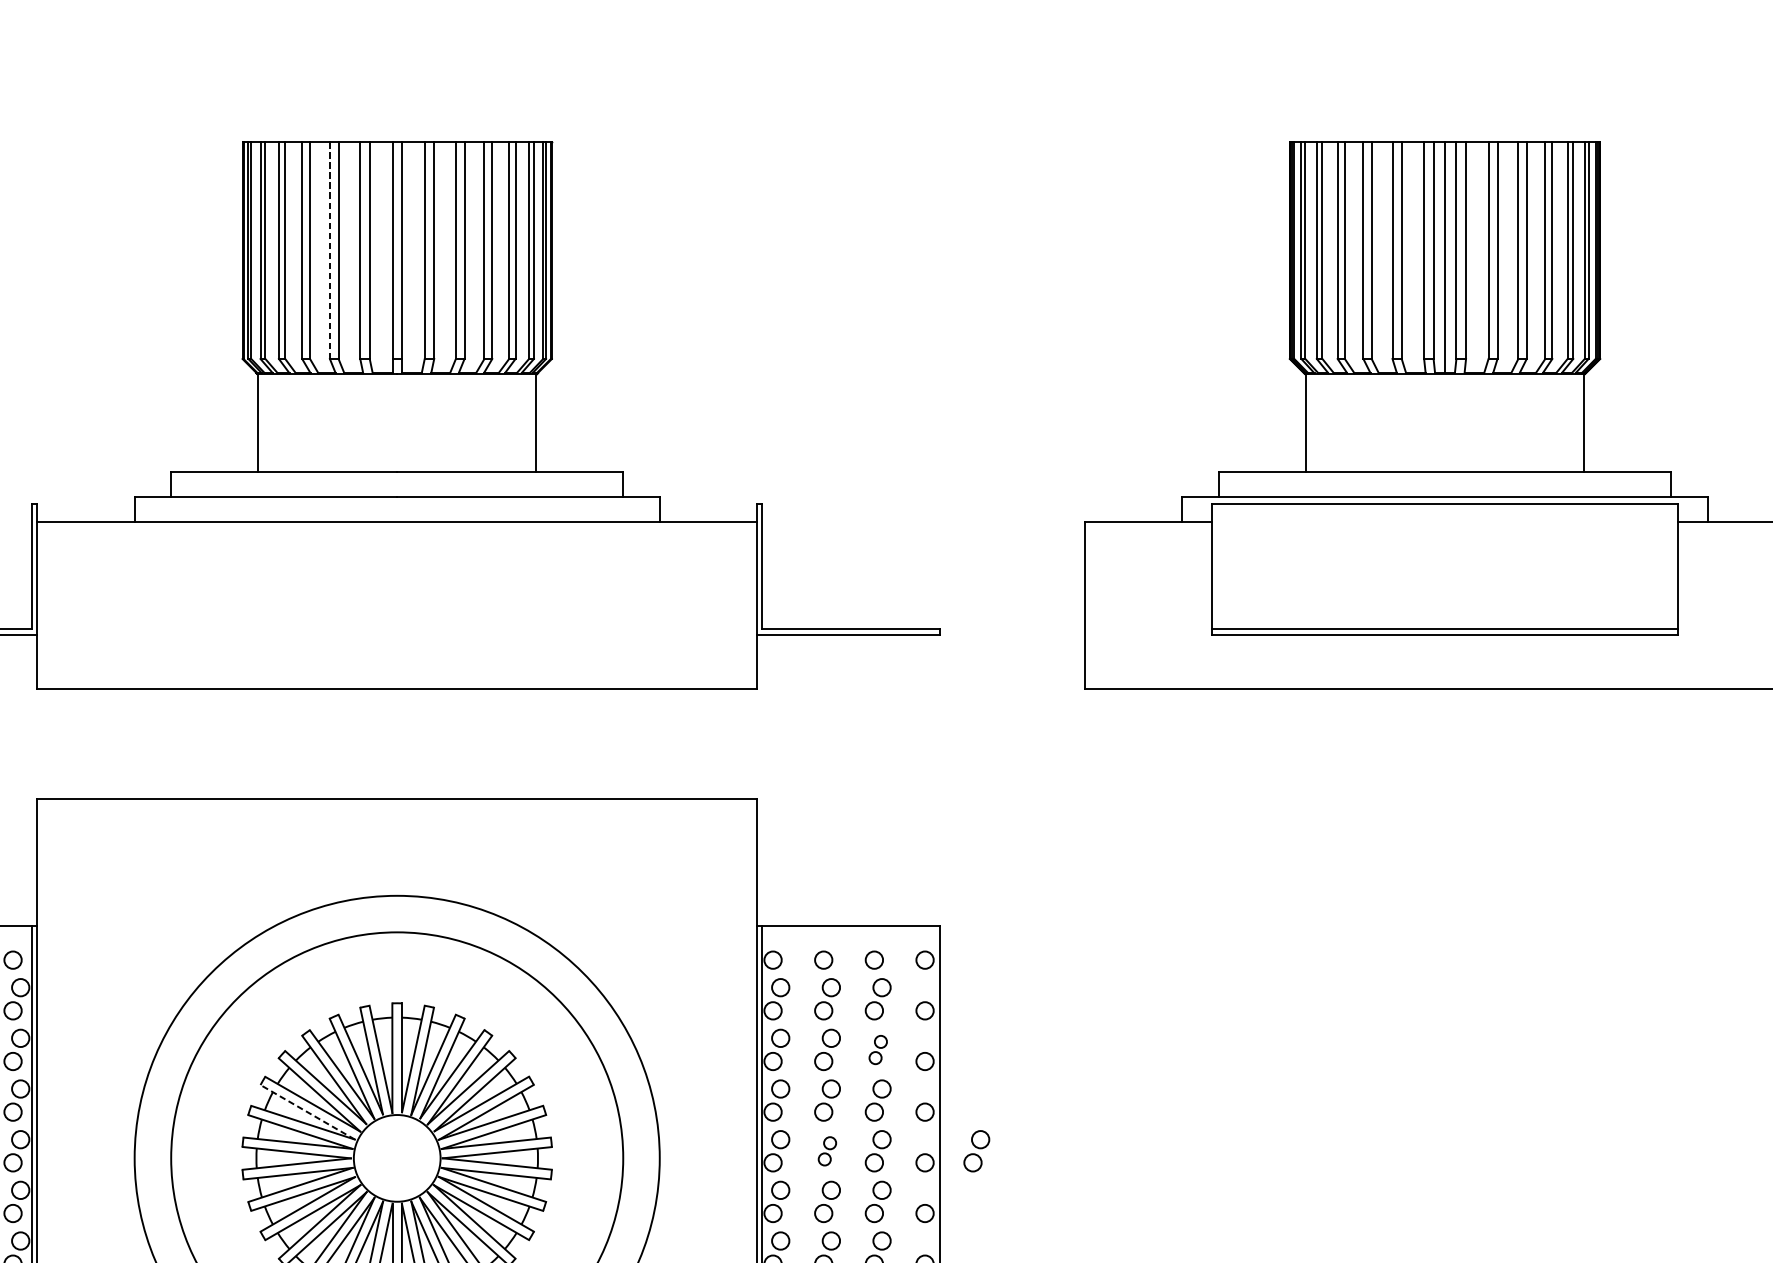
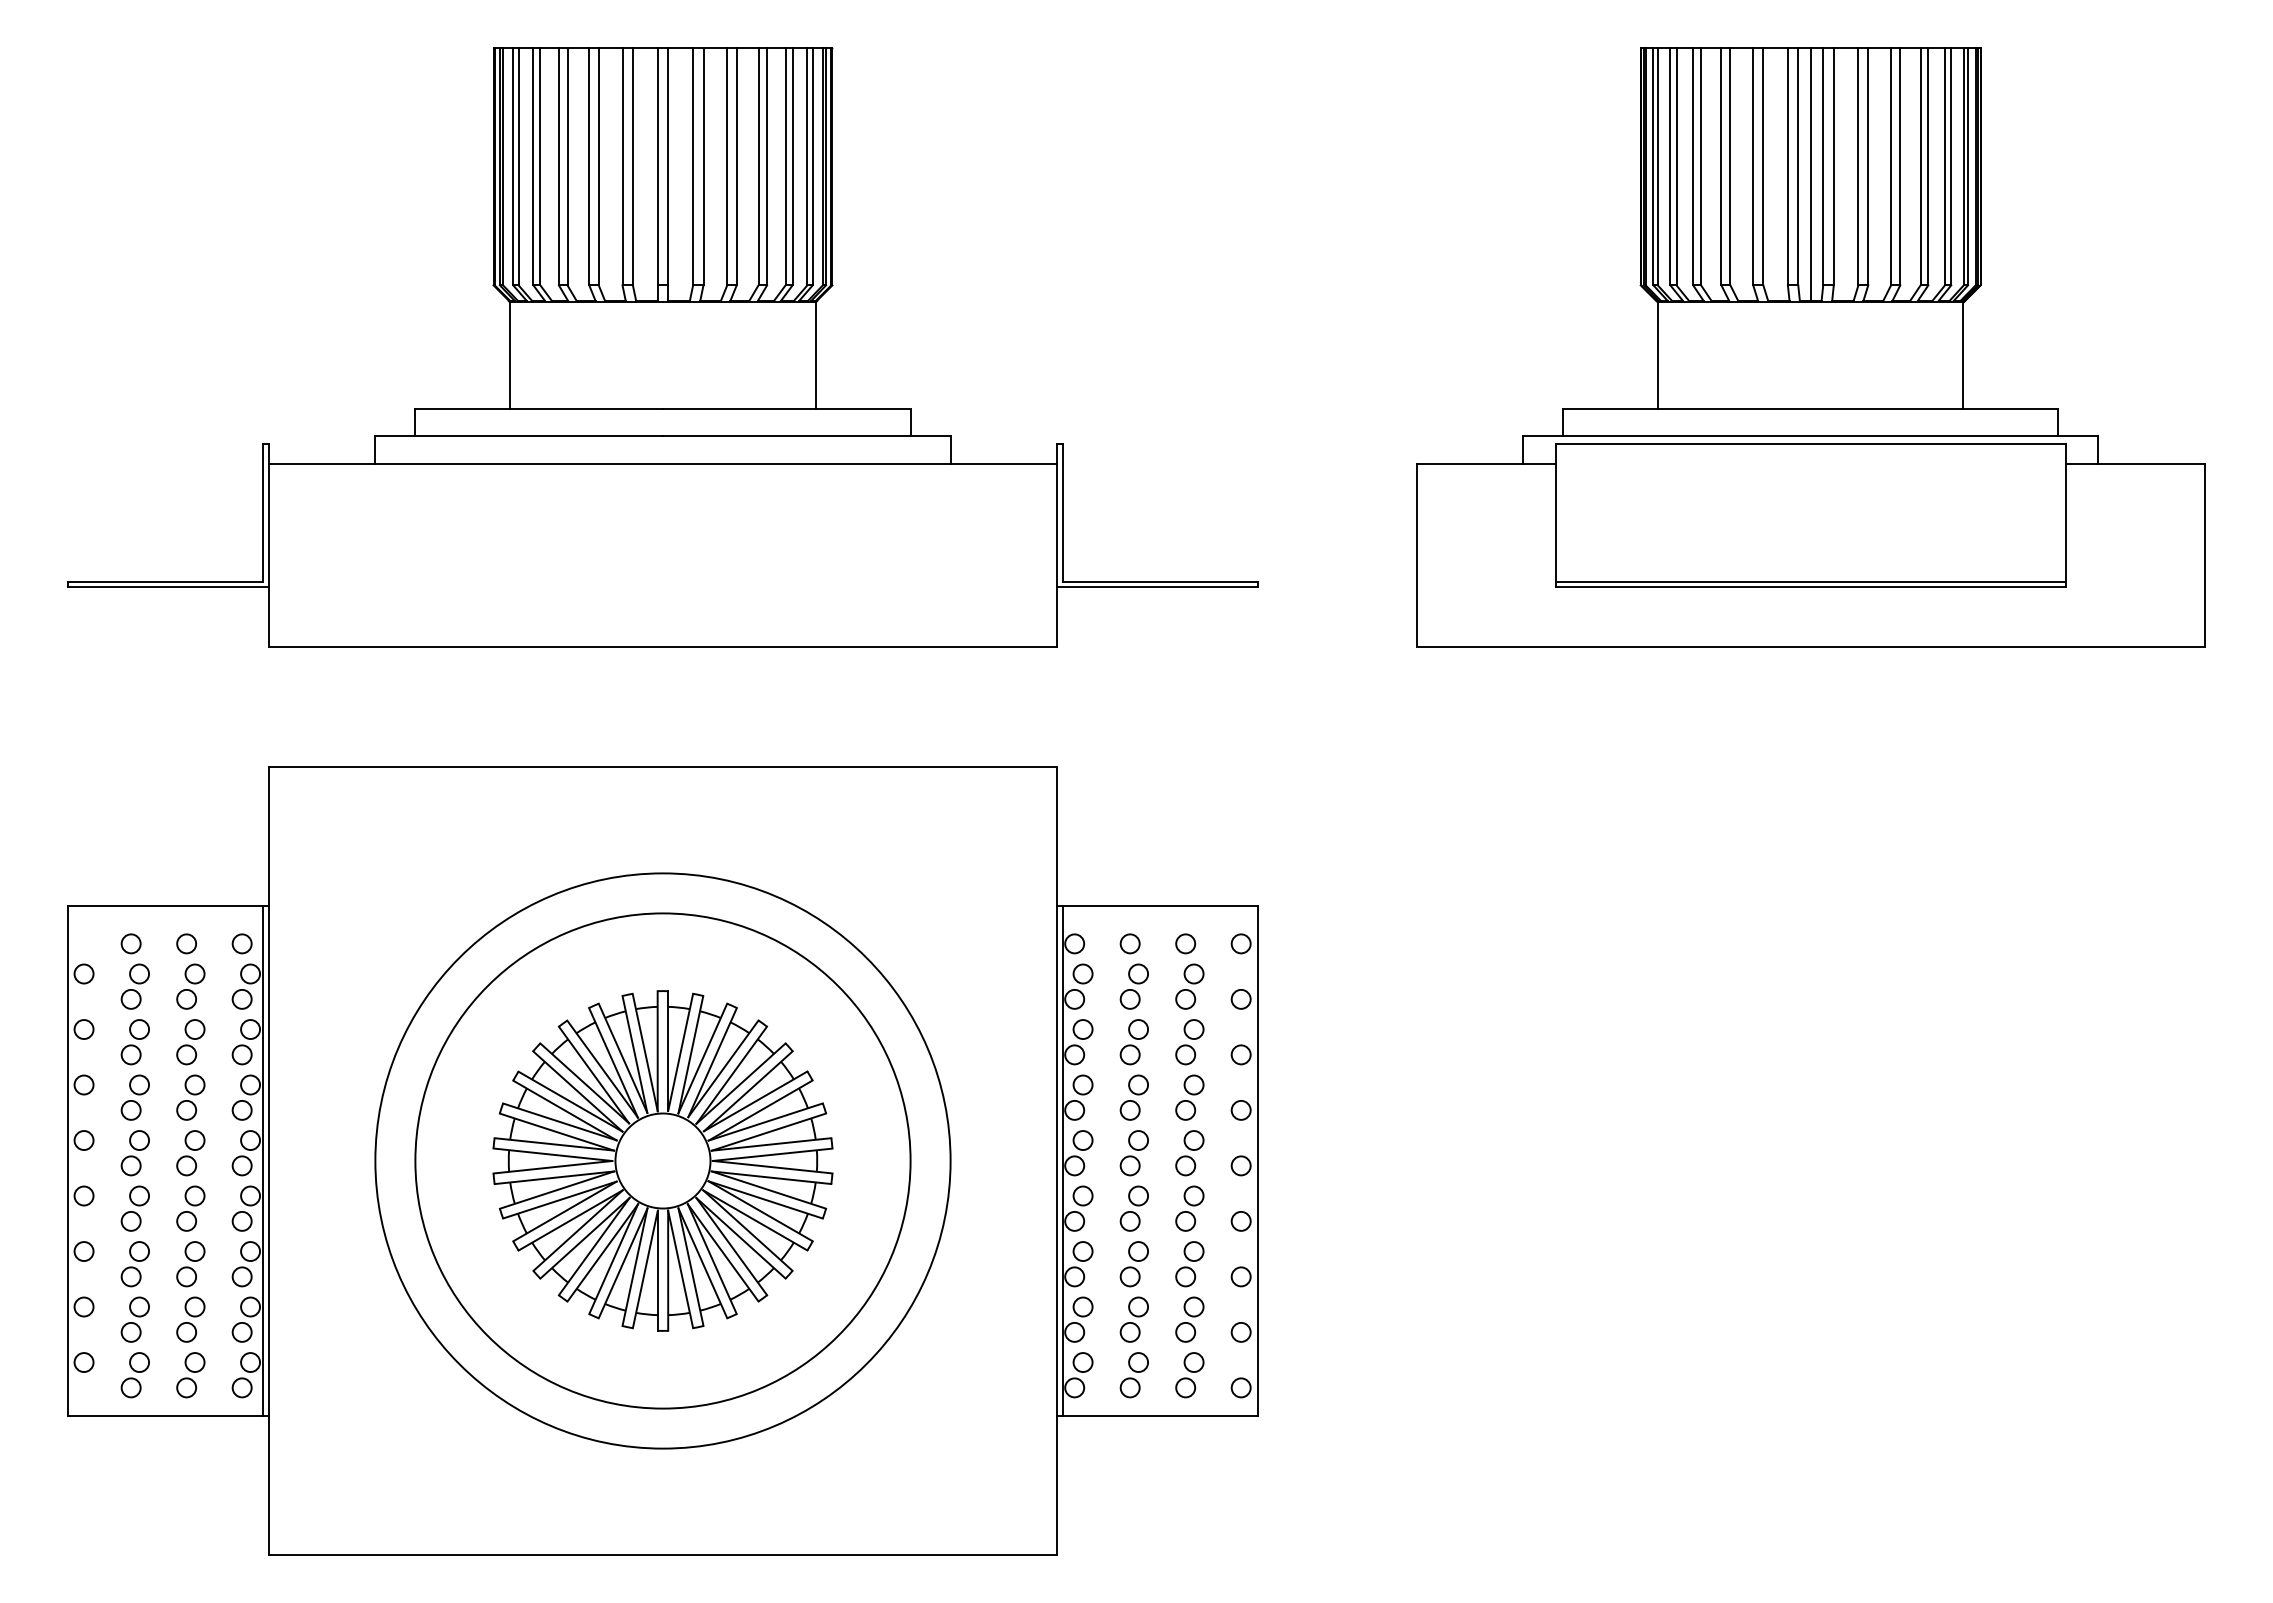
line: (330, 250) -> (589, 166), dashed -> solid
part: (877, 1050) -> (1189, 1042), size x1.43
line: (308, 1112) -> (565, 1110), dashed -> solid
part: (826, 1151) -> (1133, 1153), size x1.43
part: (976, 1151) -> (1297, 1153), removed

